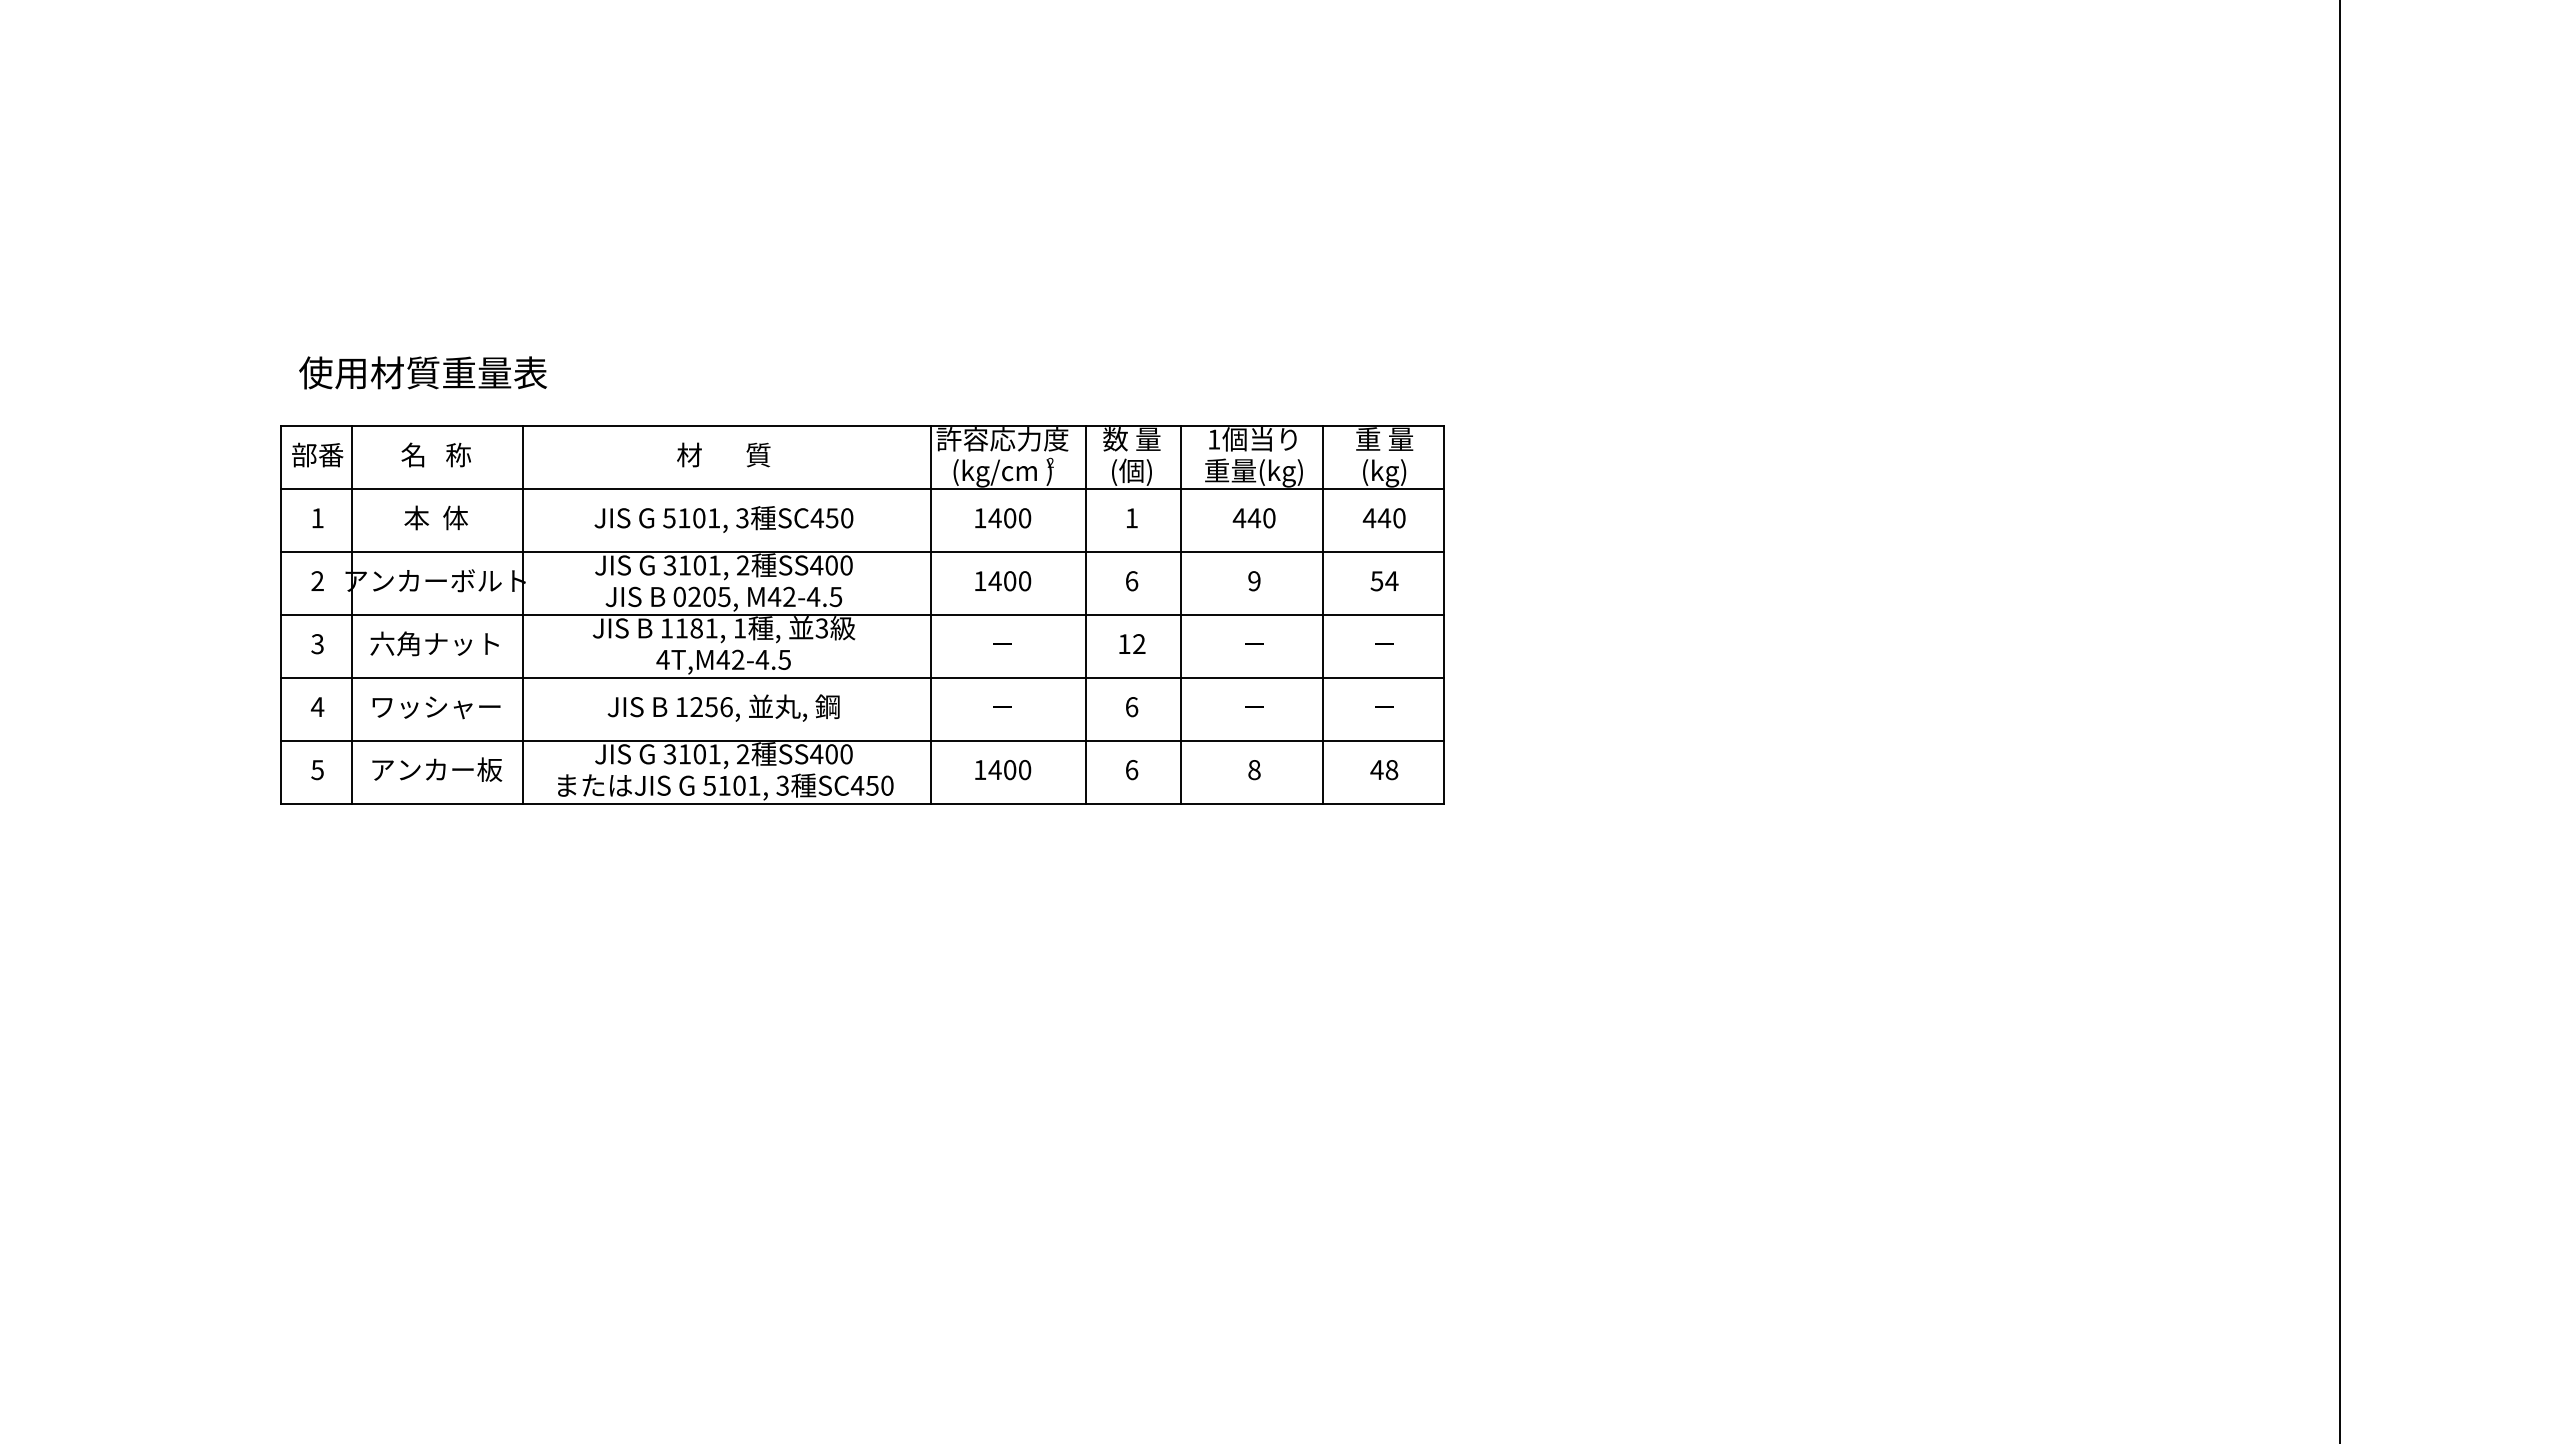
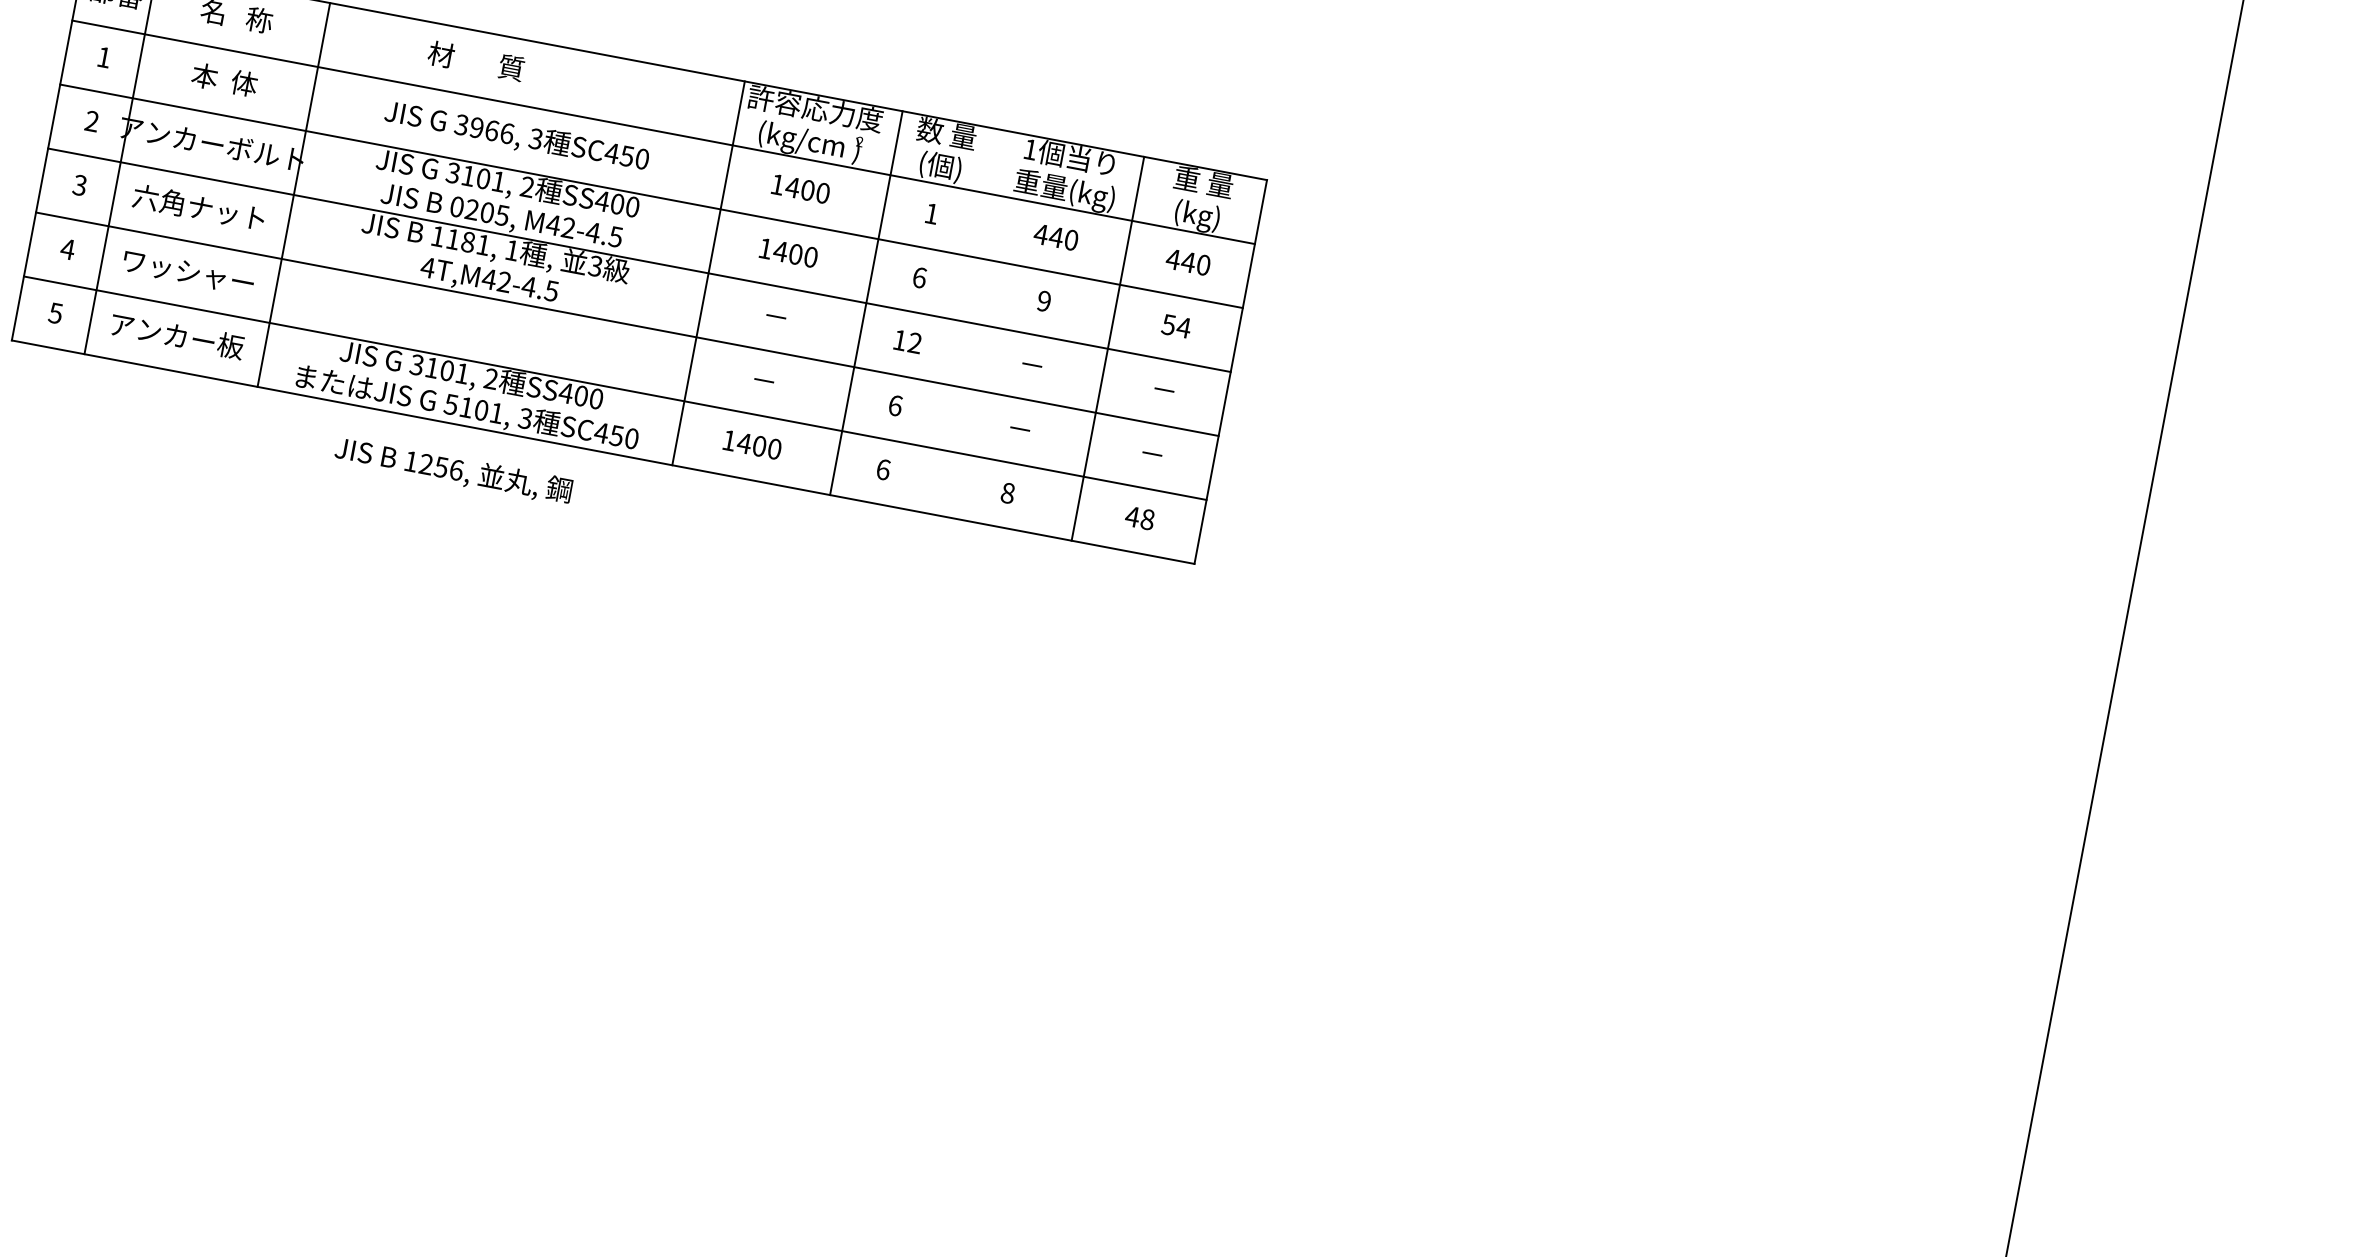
text: (723, 454) -> (476, 60), moved
text: (691, 518) -> (484, 129), 5101, -> 3966,
line: (1180, 614) -> (962, 320), removed
text: (723, 707) -> (453, 470), moved

